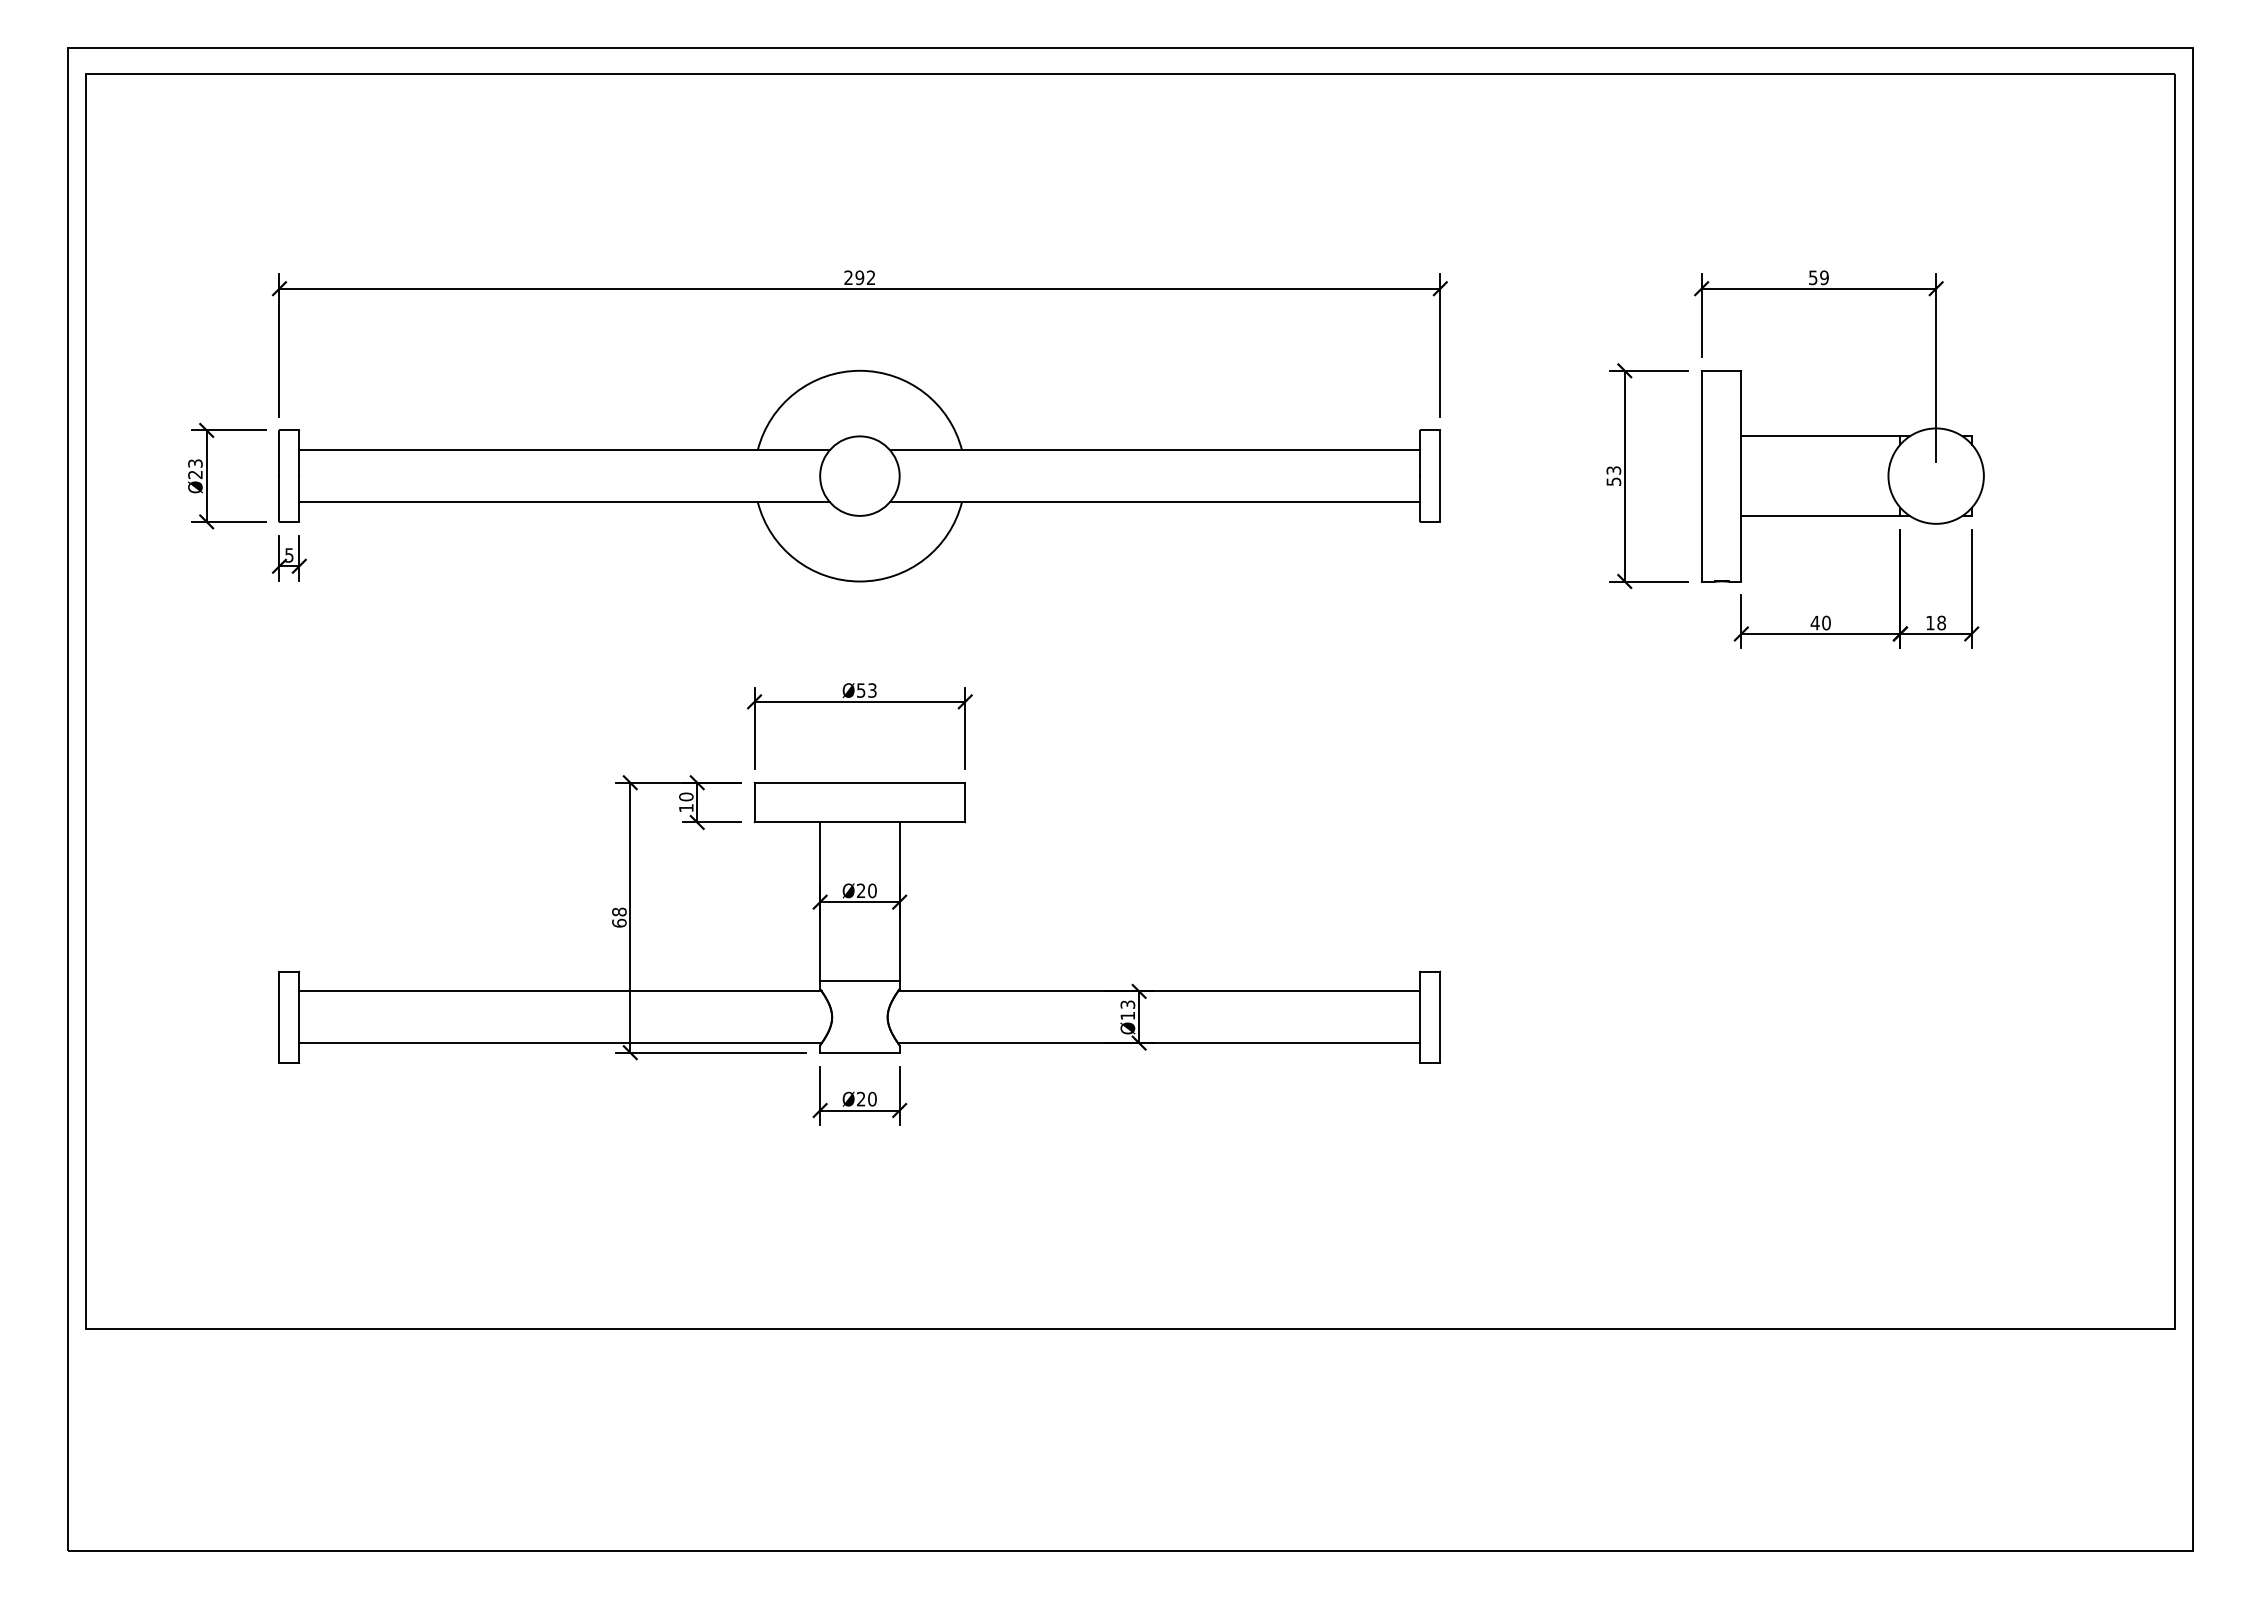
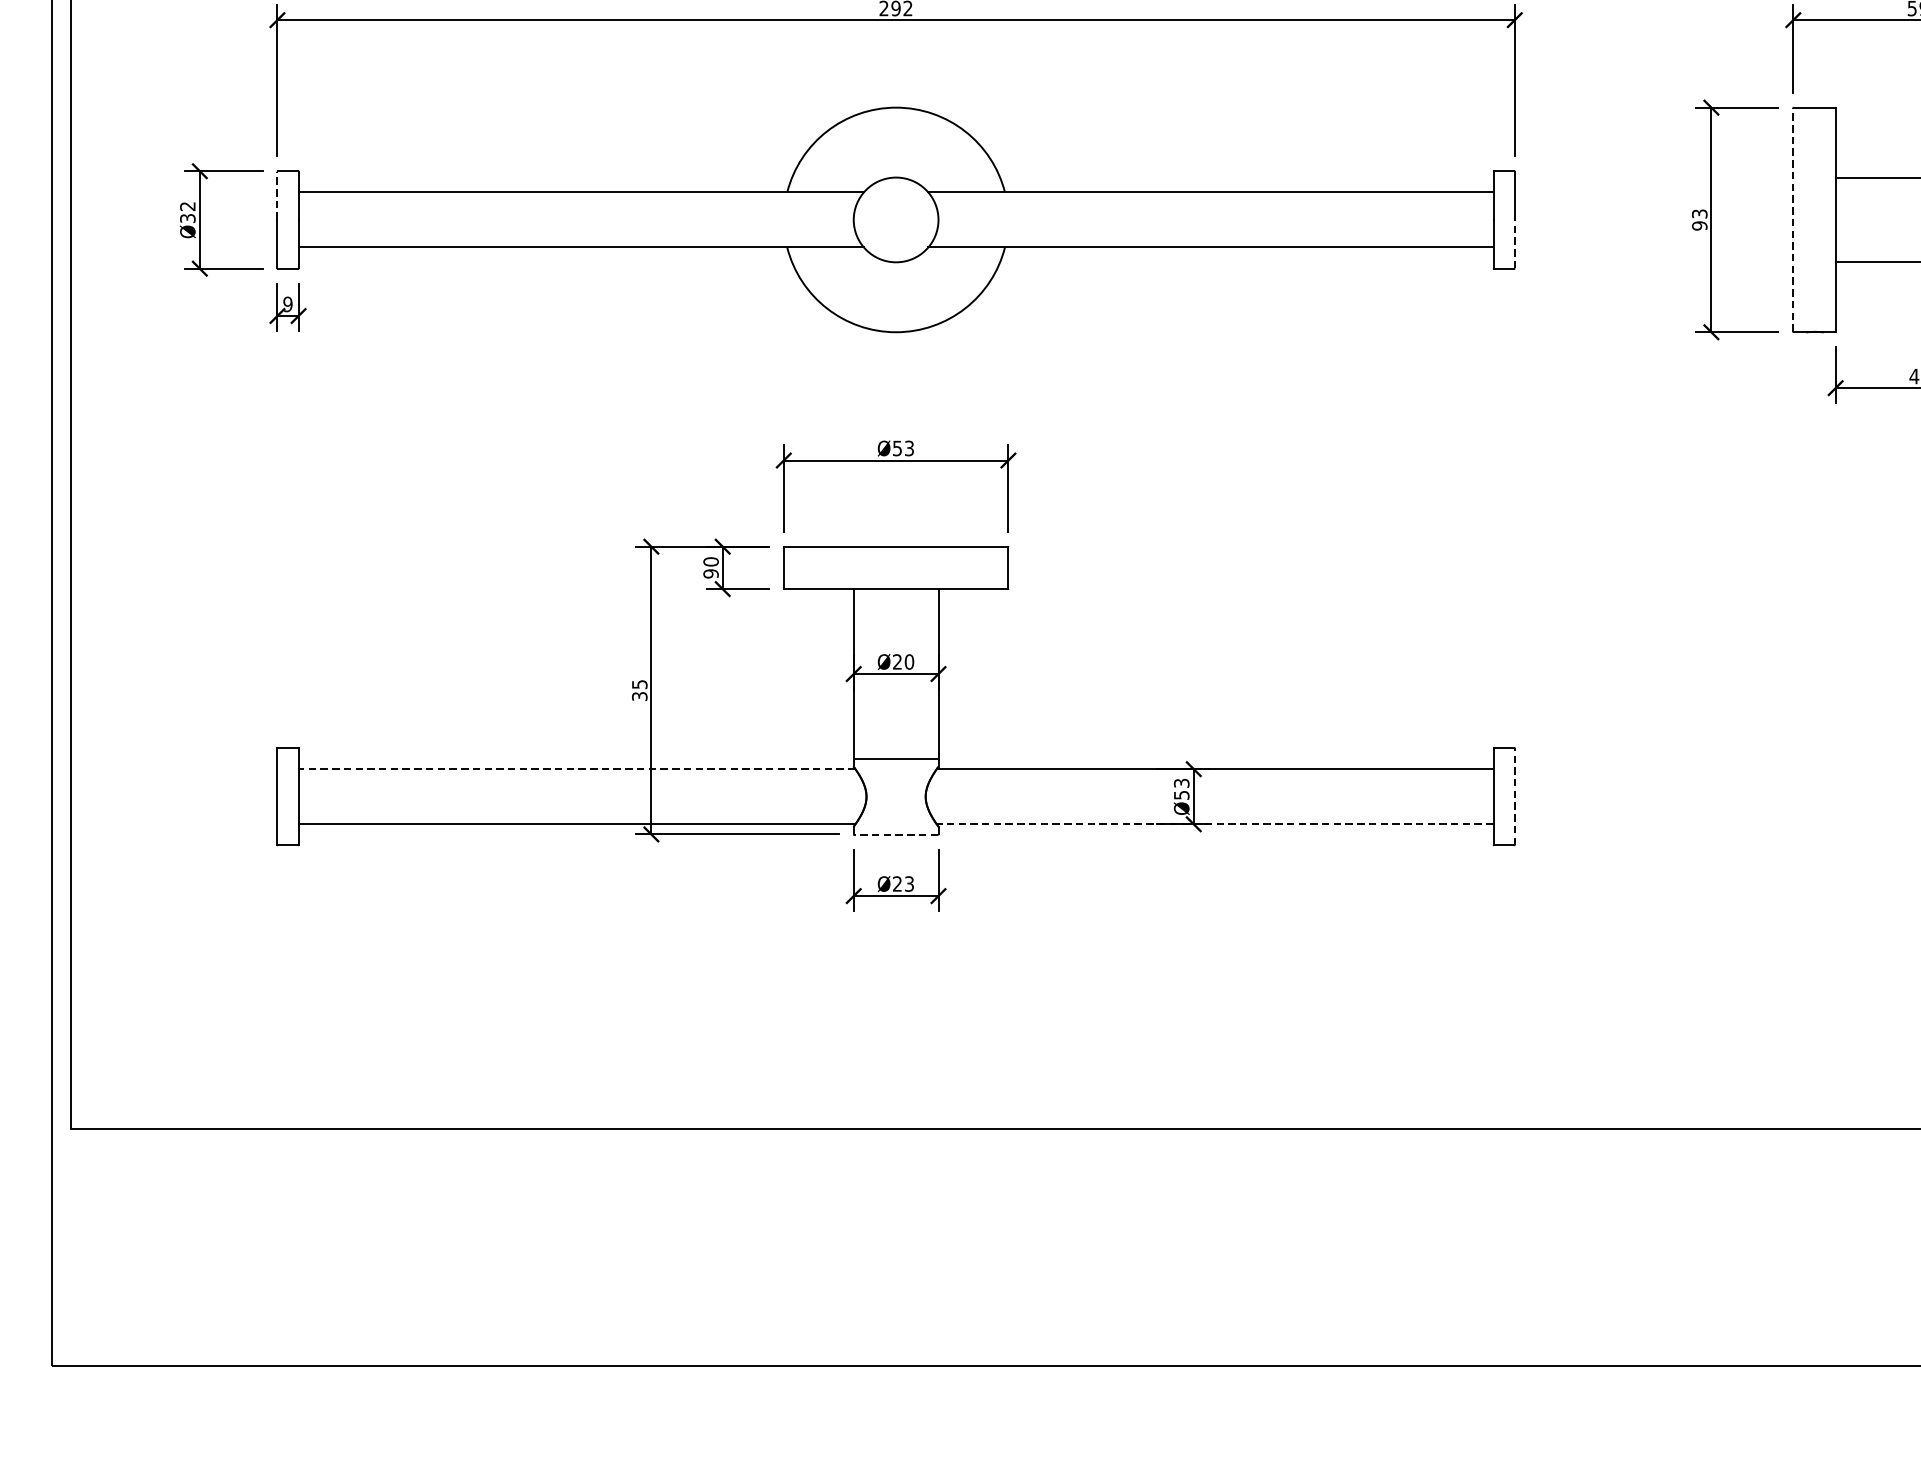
line: (279, 453) -> (277, 195), solid -> dashed
text: (195, 468) -> (187, 211), Ø23 -> Ø32
line: (1701, 476) -> (1793, 220), solid -> dashed
text: (1613, 481) -> (1699, 225), 53 -> 93
line: (1440, 498) -> (1514, 243), solid -> dashed
text: (289, 555) -> (288, 304), 5 -> 9
text: (686, 807) -> (711, 573), 10 -> 90
text: (619, 917) -> (639, 690), 68 -> 35
line: (560, 991) -> (576, 769), solid -> dashed
text: (1127, 1015) -> (1181, 794), Ø13 -> Ø53
line: (1440, 1016) -> (1514, 795), solid -> dashed
line: (1158, 1043) -> (1214, 824), solid -> dashed
line: (859, 1053) -> (895, 835), solid -> dashed
text: (872, 1098) -> (909, 883), Ø20 -> Ø23

